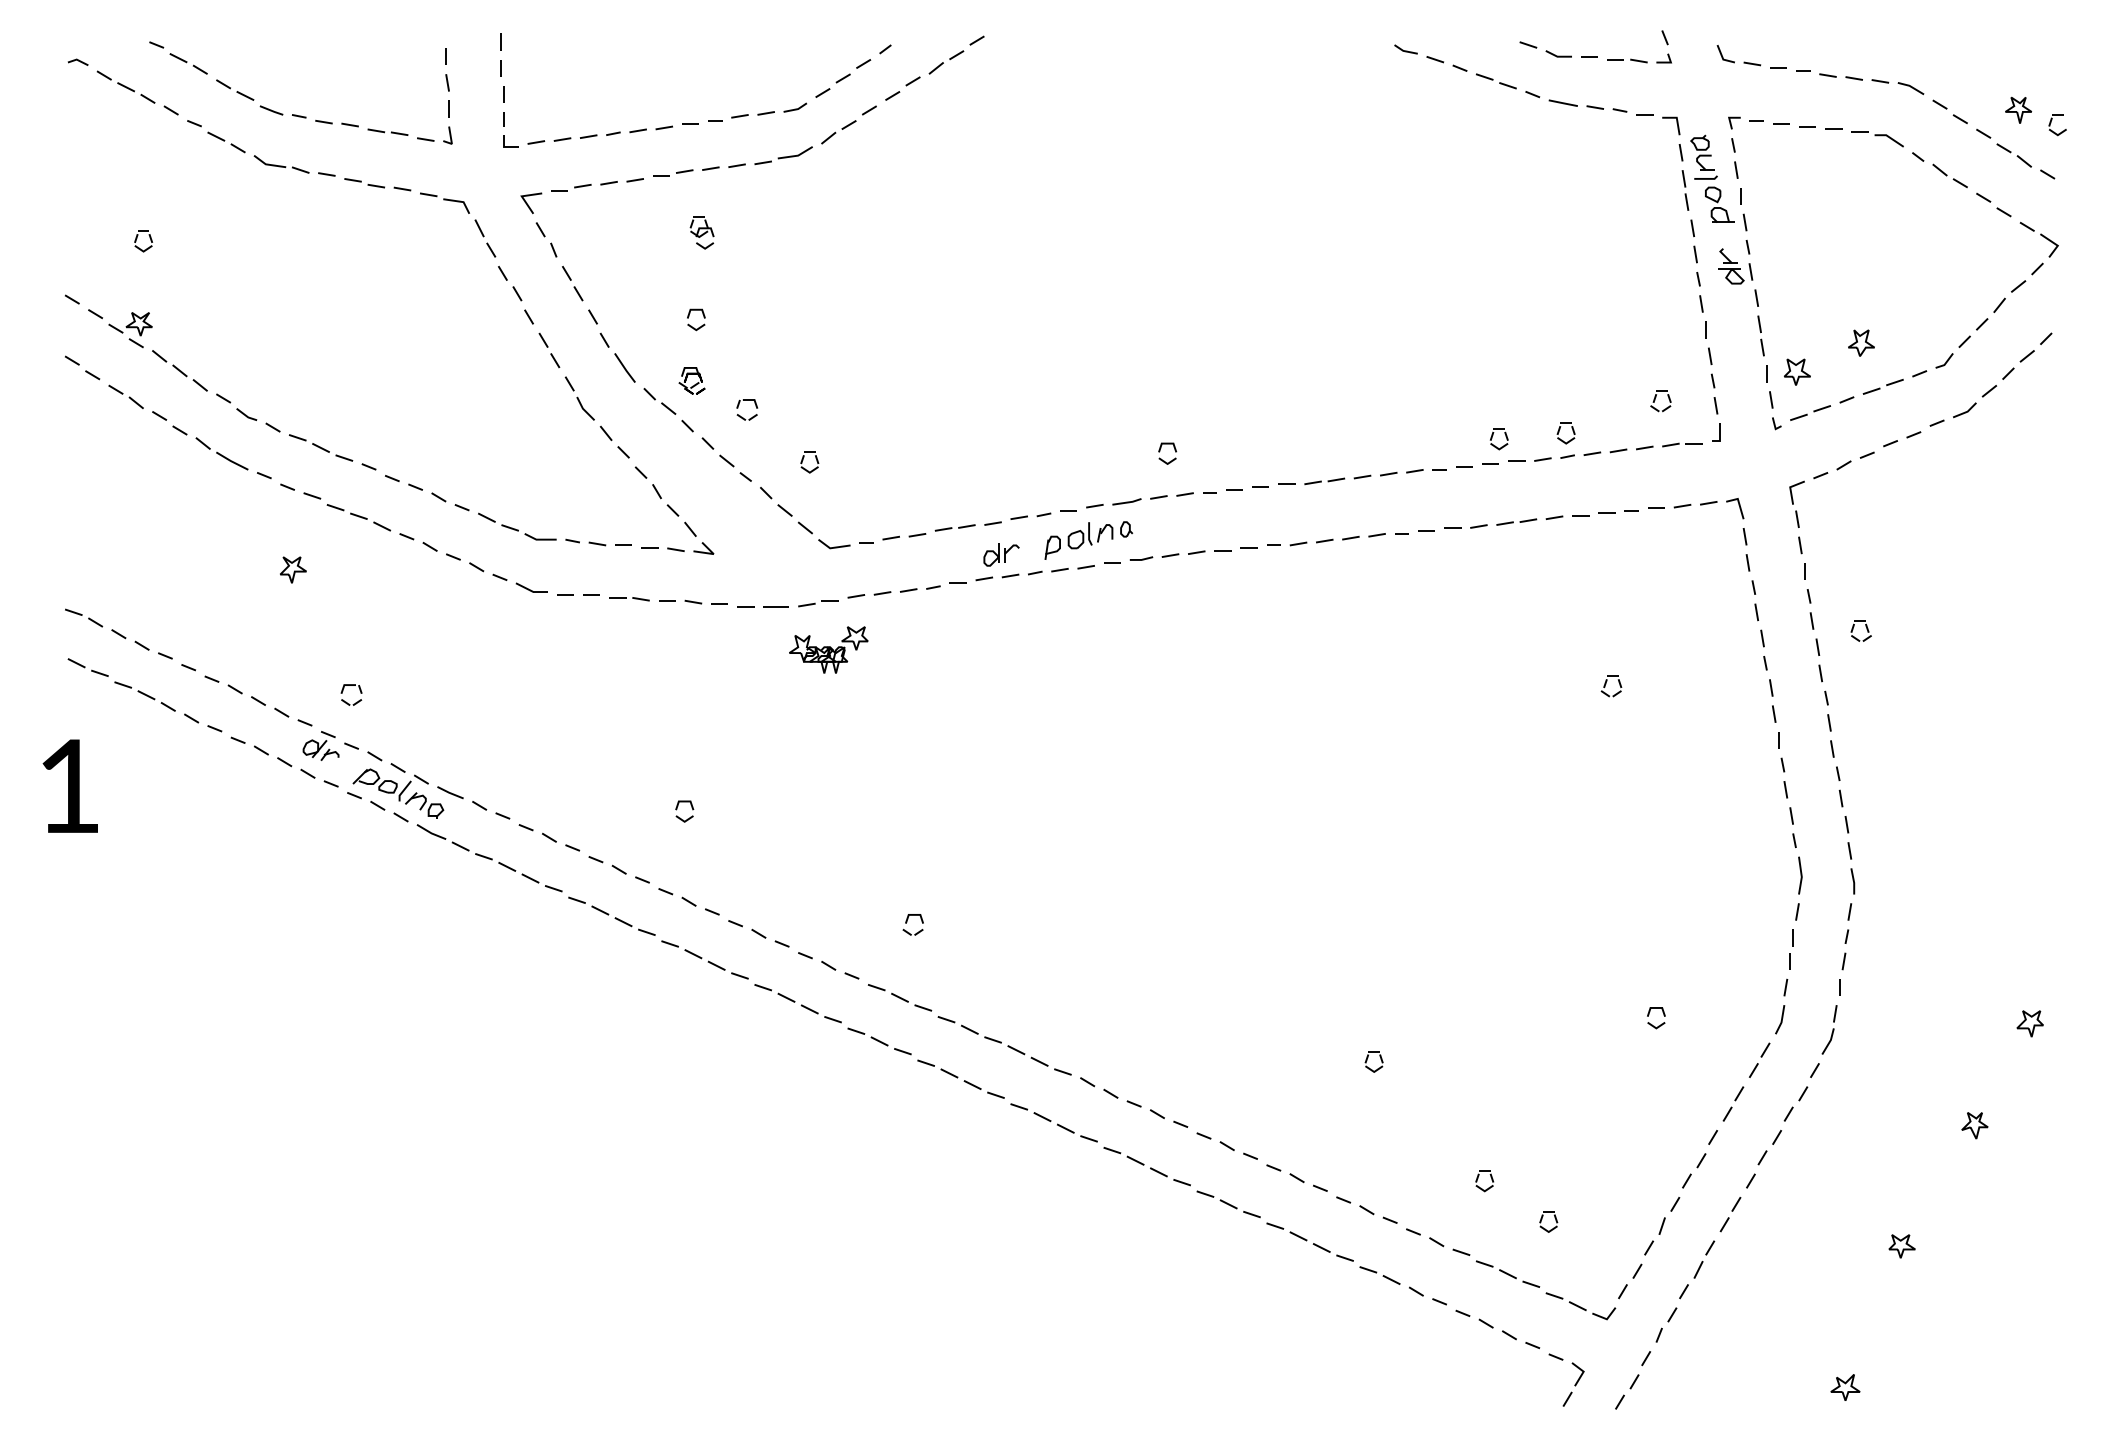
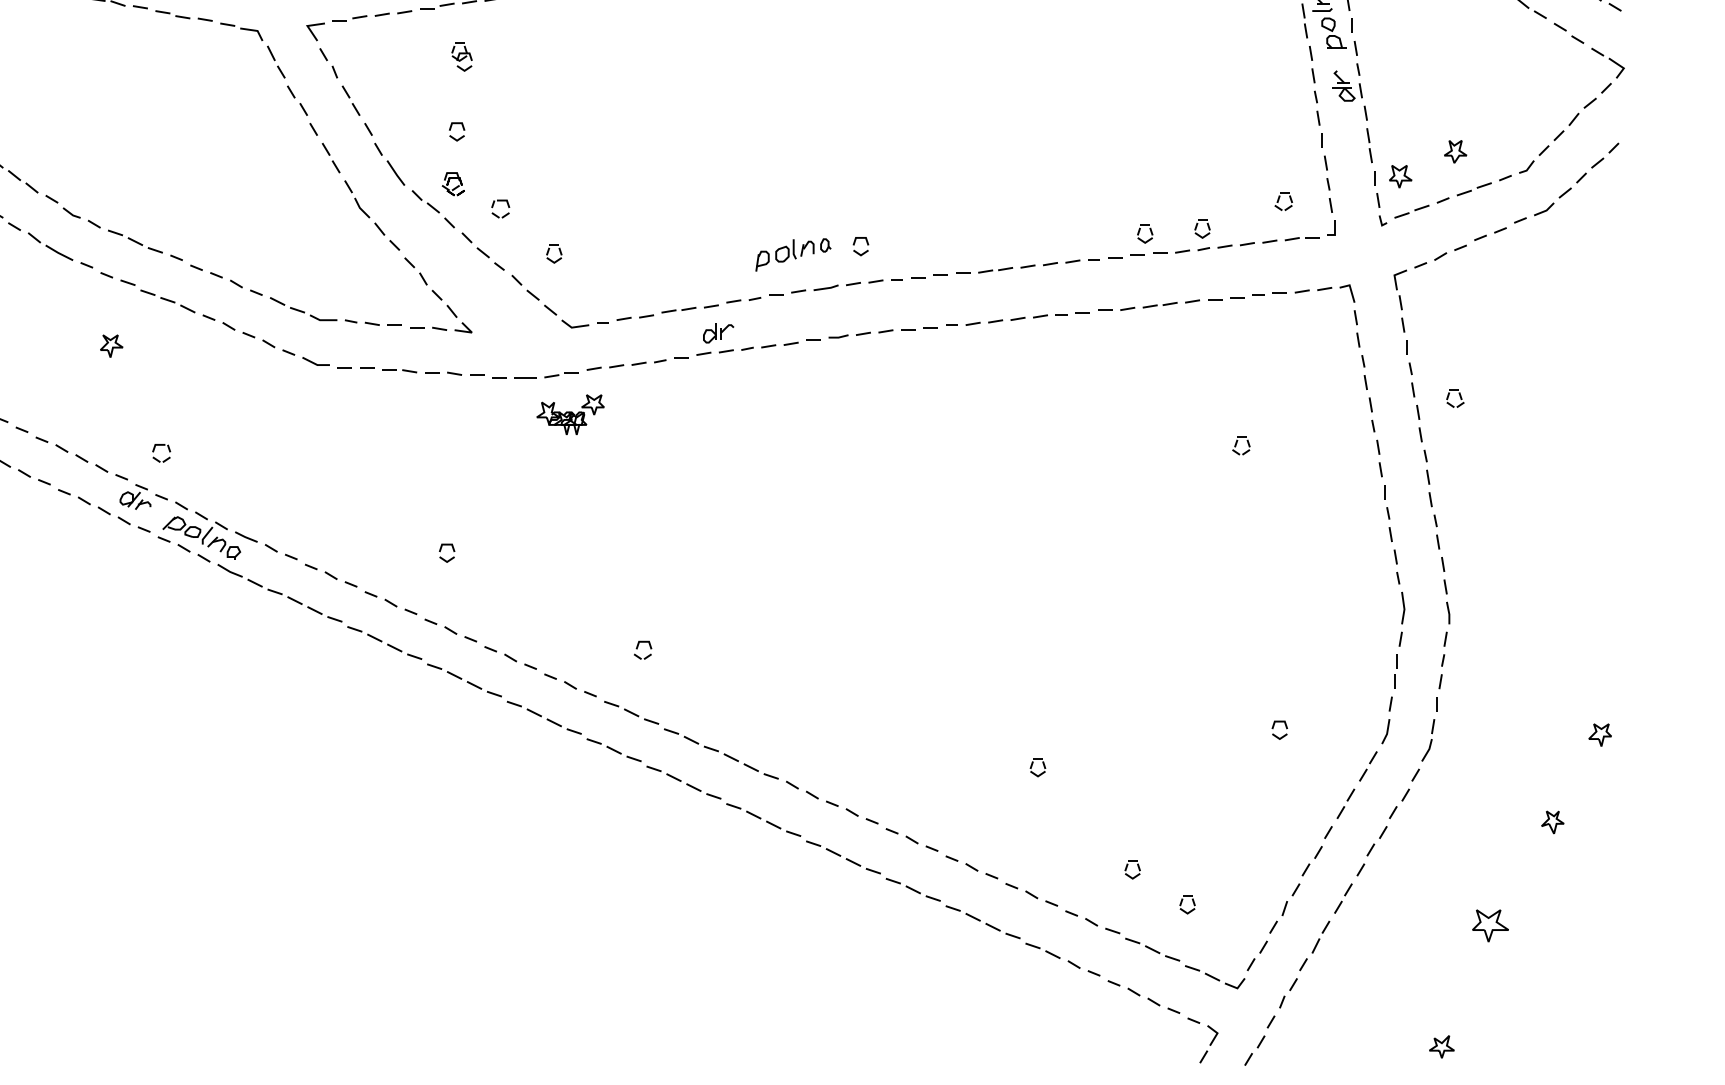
part: (1088, 540) -> (793, 254), moved
part: (1901, 1246) -> (1489, 925), size x1.6

